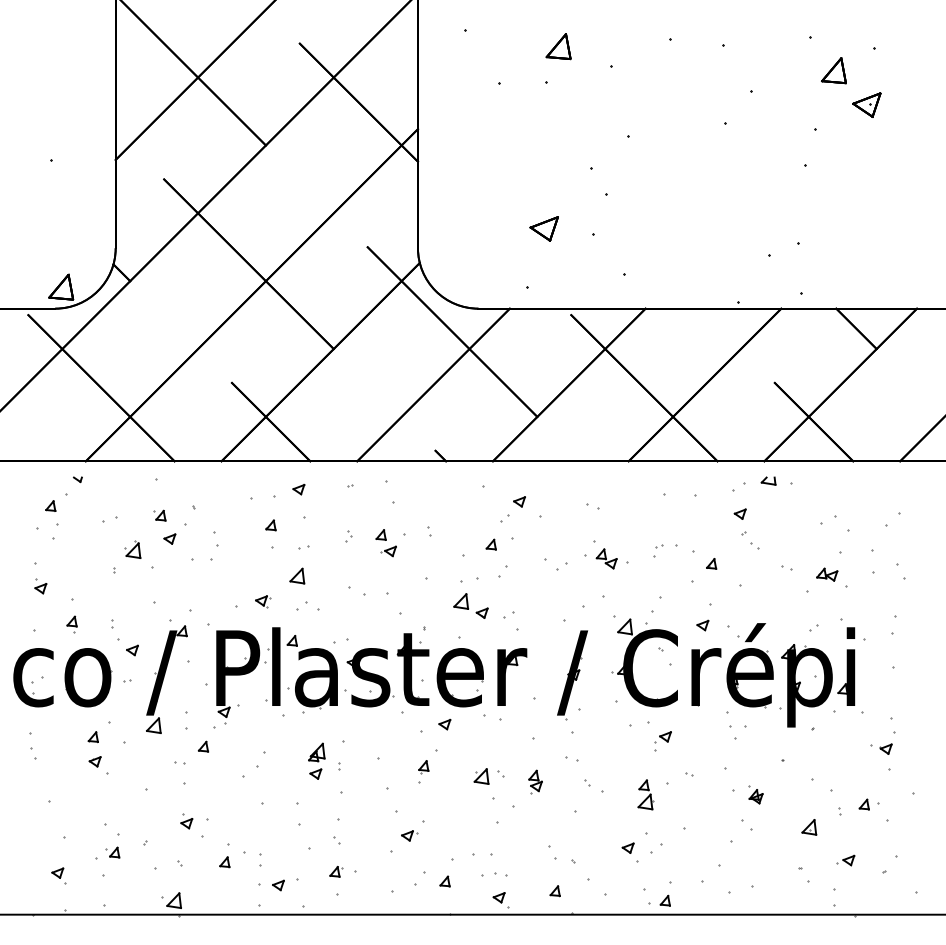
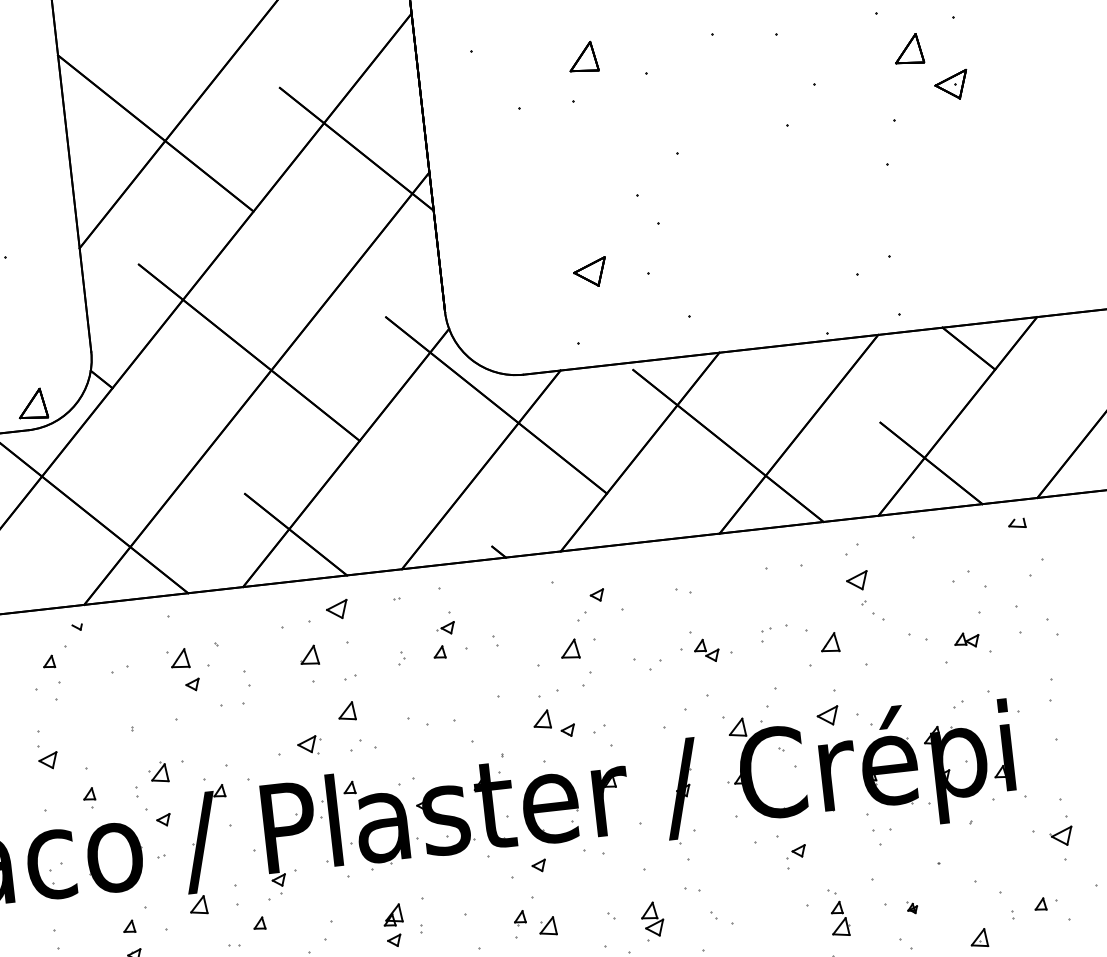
part: (768, 480) -> (1016, 523), moved
part: (298, 489) -> (336, 609), size x1.6
part: (739, 513) -> (856, 580), size x1.6
part: (159, 515) -> (177, 658), size x1.6
part: (270, 525) -> (308, 655), size x1.6
part: (490, 544) -> (568, 649), size x1.6
part: (132, 549) -> (158, 772), moved
part: (388, 551) -> (445, 628), moved
part: (711, 563) -> (829, 642), size x1.6
part: (786, 567) -> (918, 637), size x1.6
part: (40, 586) -> (47, 757), size x1.4
part: (263, 601) -> (310, 745), size x1.4
part: (702, 625) -> (827, 716), size x1.6
part: (881, 748) -> (1053, 836), size x1.6
part: (481, 776) -> (547, 926), moved
part: (535, 781) -> (652, 920), size x1.4
part: (645, 794) -> (839, 918), moved
part: (755, 794) -> (911, 906), size x0.6

